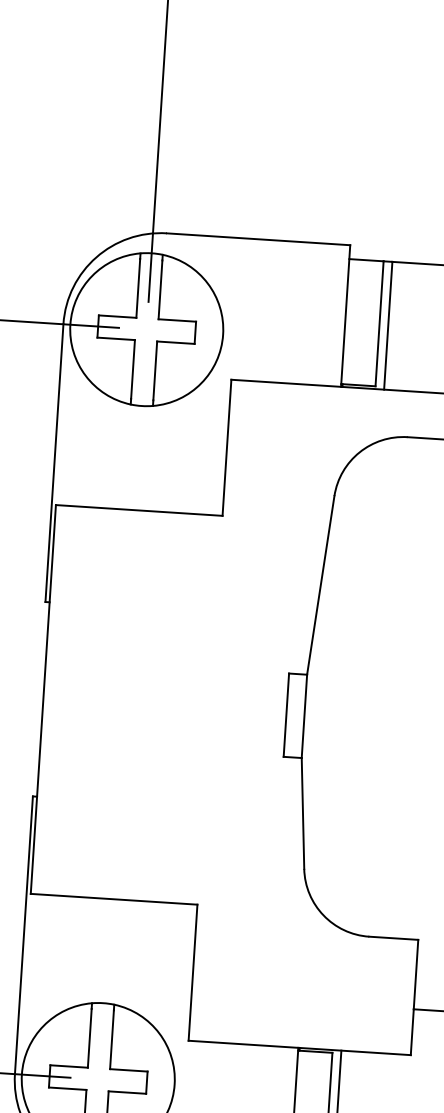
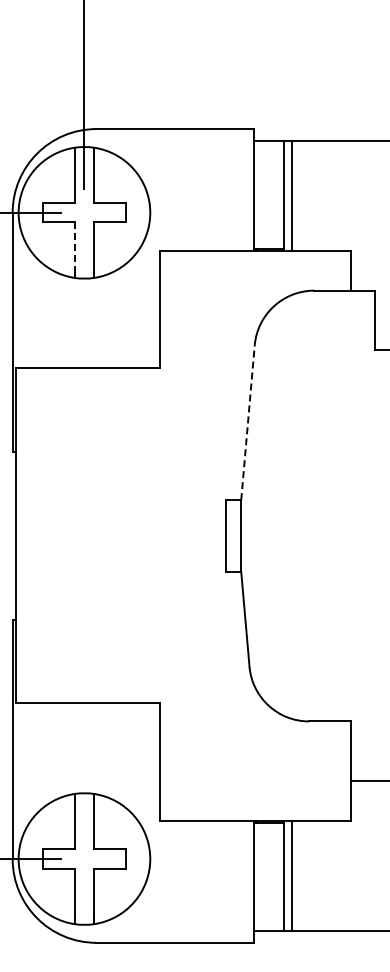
line: (132, 369) -> (74, 247), solid -> dashed
line: (320, 585) -> (247, 422), solid -> dashed

